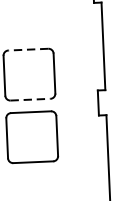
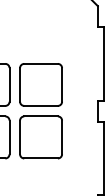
line: (28, 49) -> (41, 63), dashed -> solid
line: (31, 99) -> (41, 105), dashed -> solid

